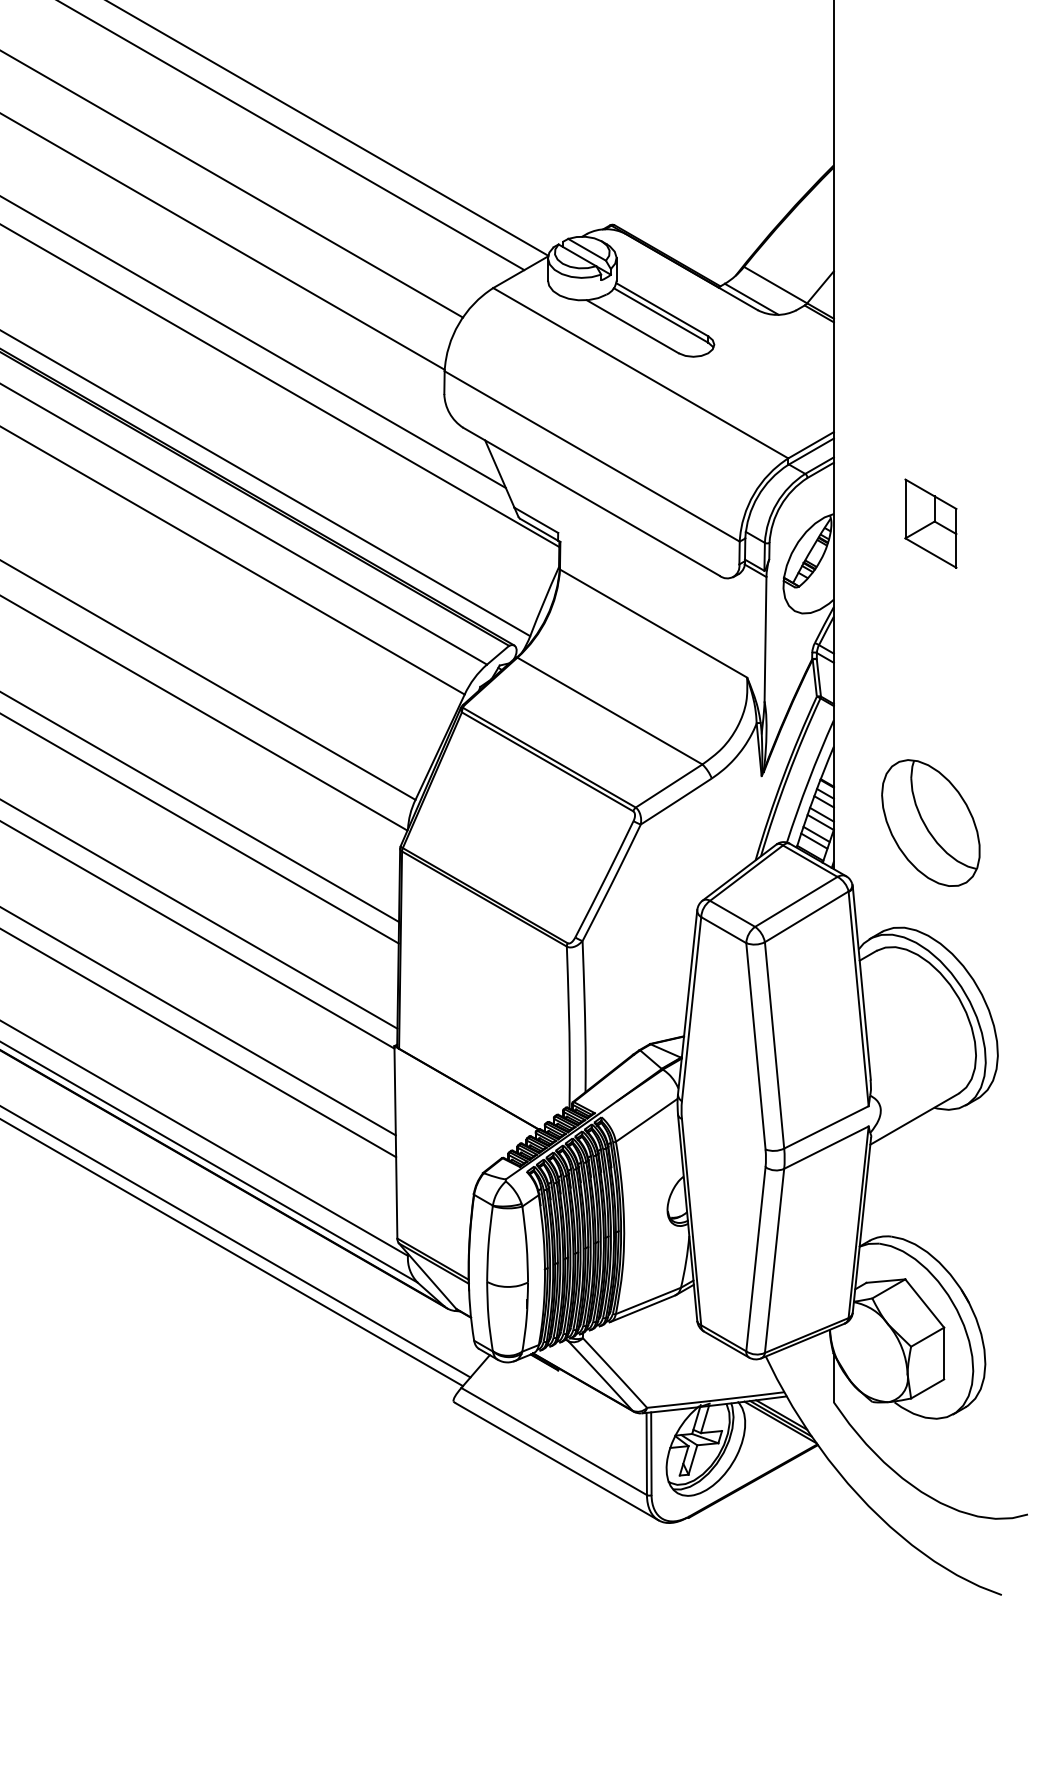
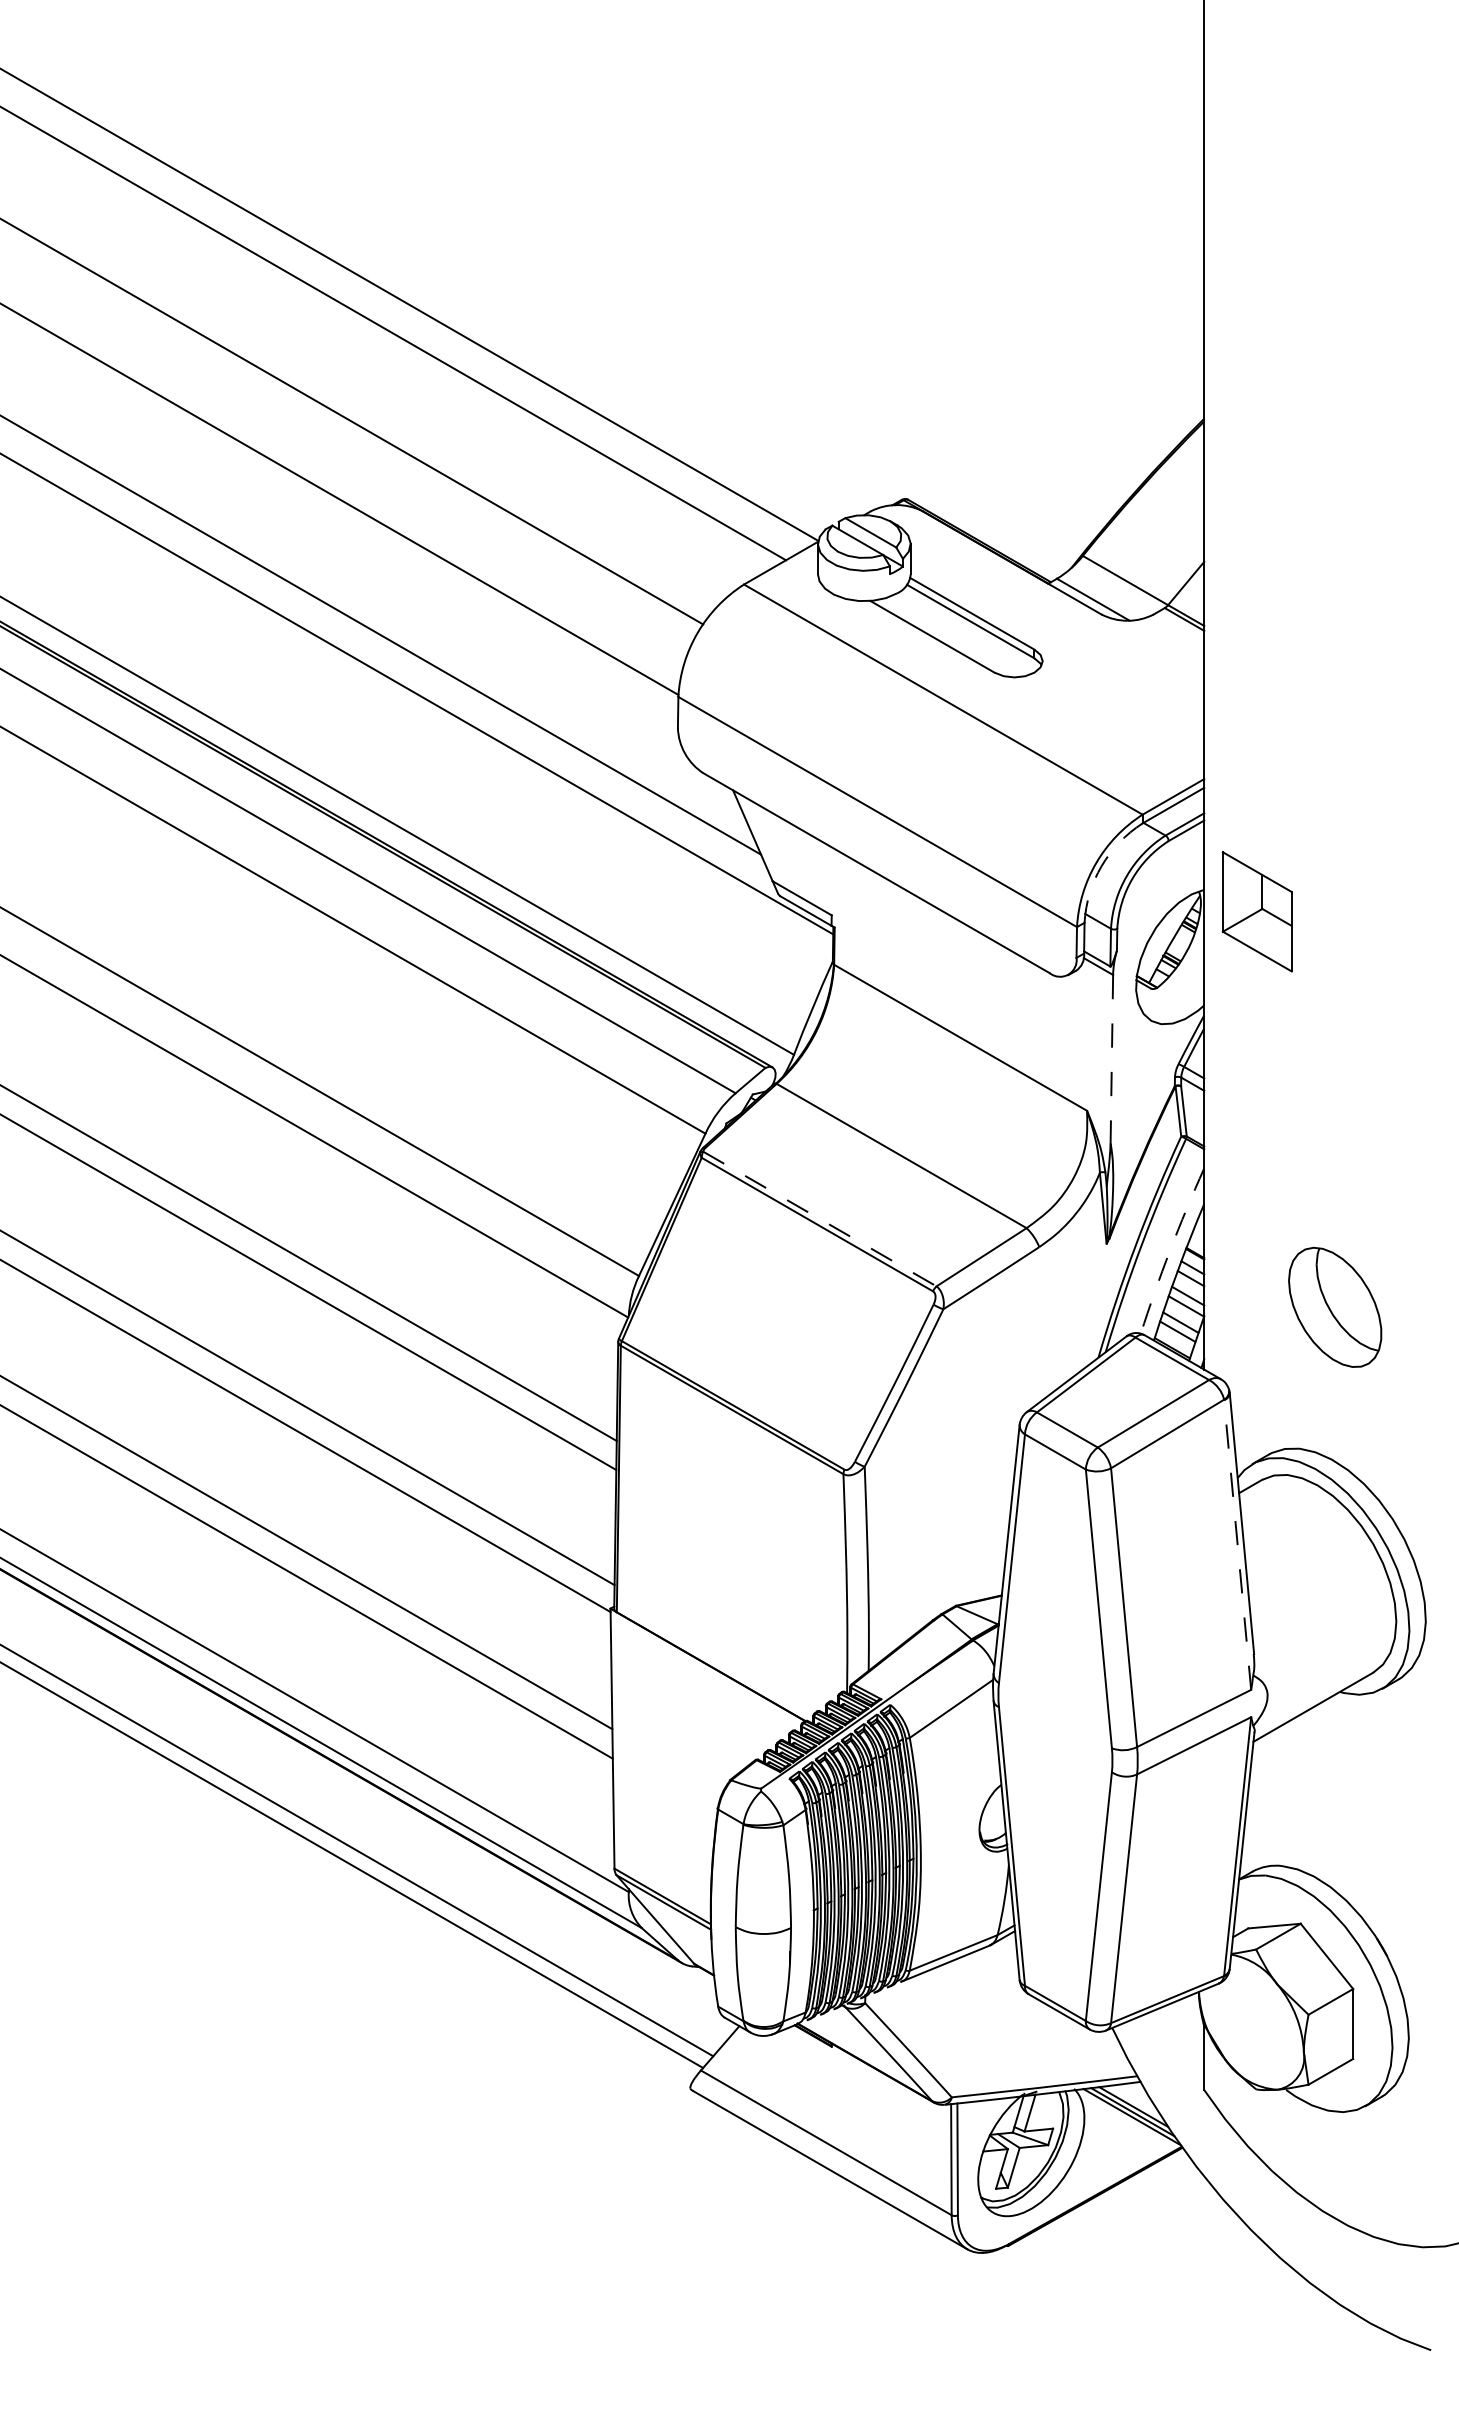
arc: (757, 496) -> (1101, 866), solid -> dashed
part: (930, 523) -> (1256, 911), moved
line: (765, 639) -> (1111, 1059), solid -> dashed
line: (549, 758) -> (819, 1219), solid -> dashed
arc: (808, 781) -> (1170, 1250), solid -> dashed
part: (930, 823) -> (1334, 1307), size x0.7
line: (858, 999) -> (1237, 1545), solid -> dashed

